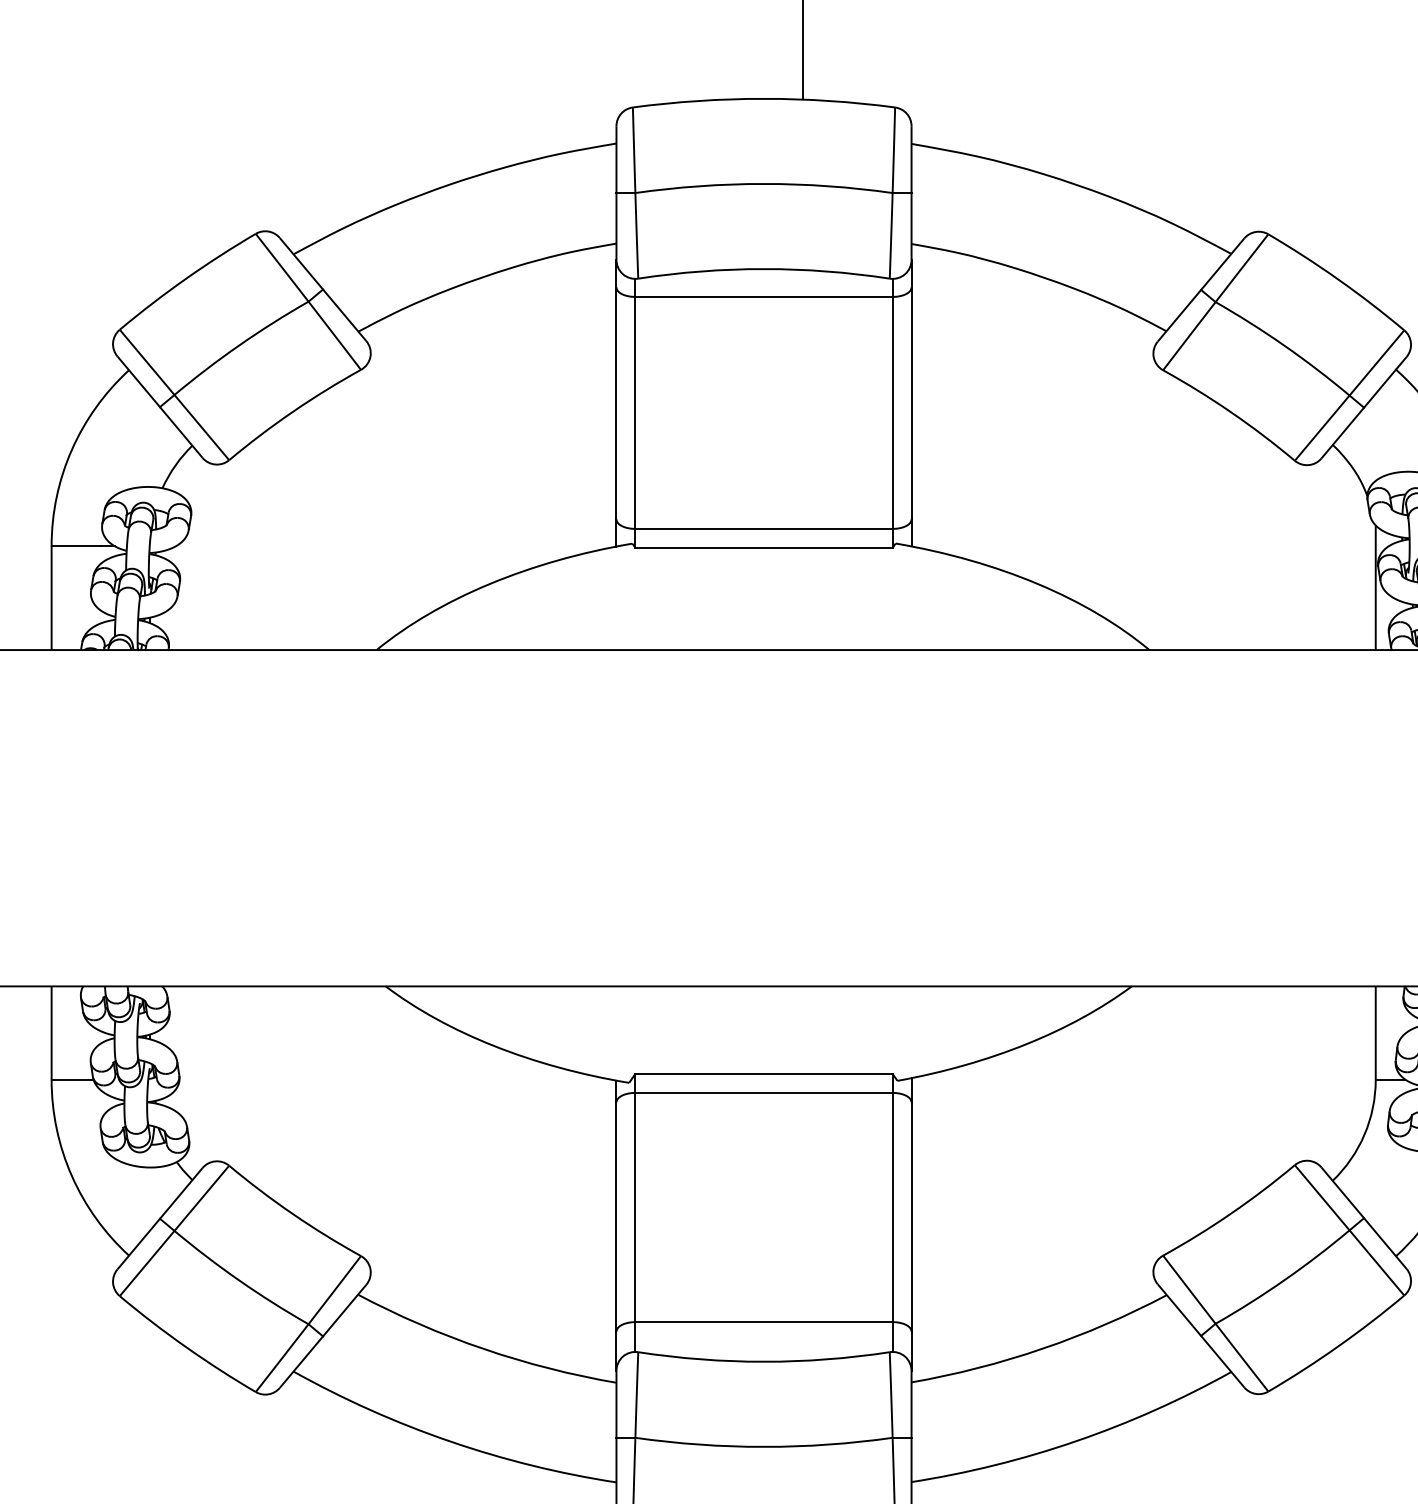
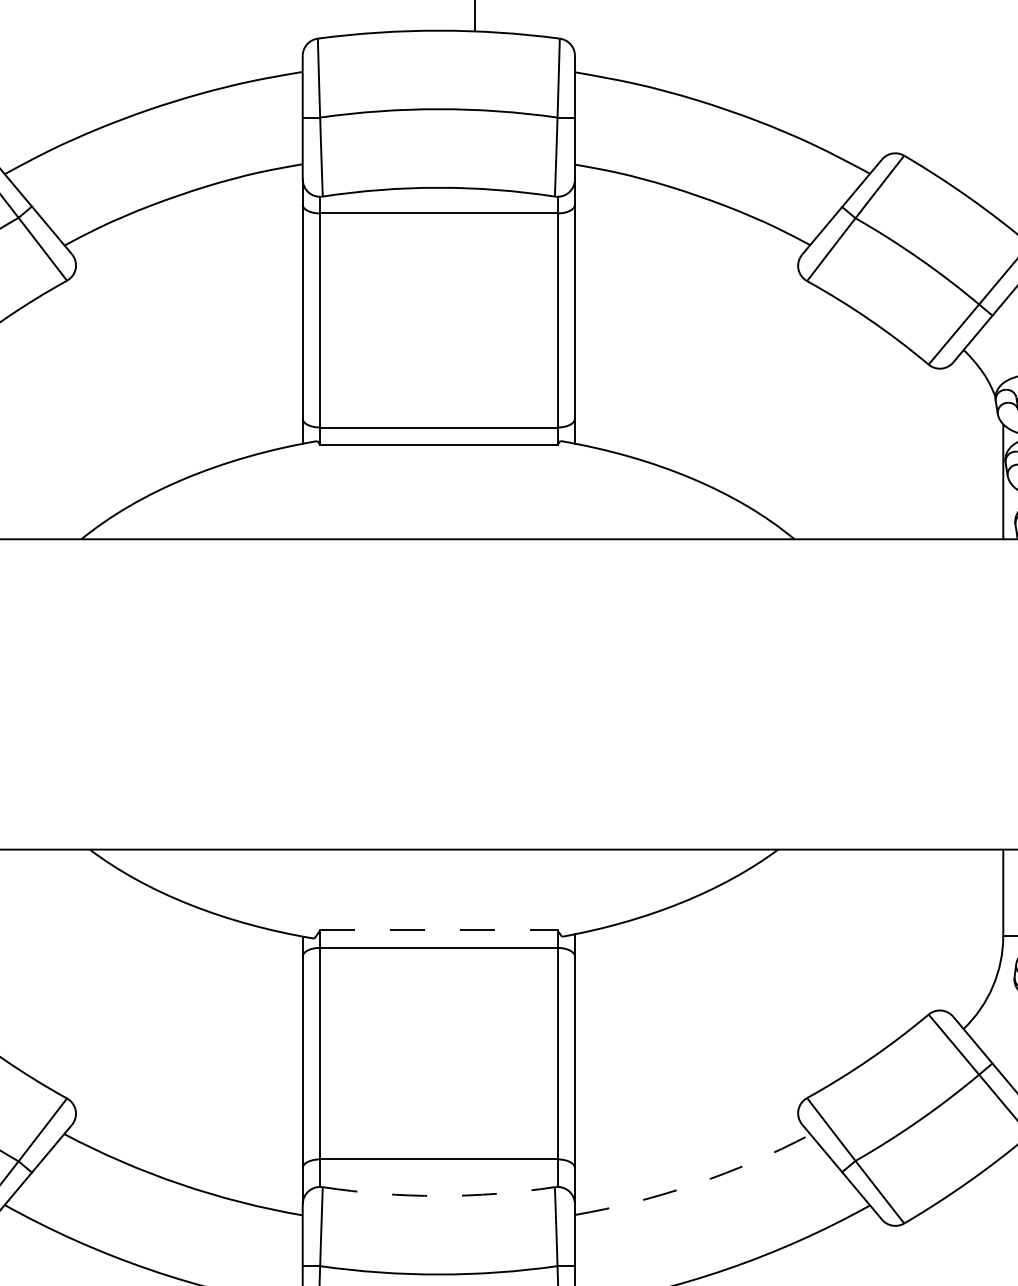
line: (764, 1073) -> (439, 929), solid -> dashed
arc: (1042, 1348) -> (695, 1183), solid -> dashed
arc: (764, 1361) -> (439, 1195), solid -> dashed

